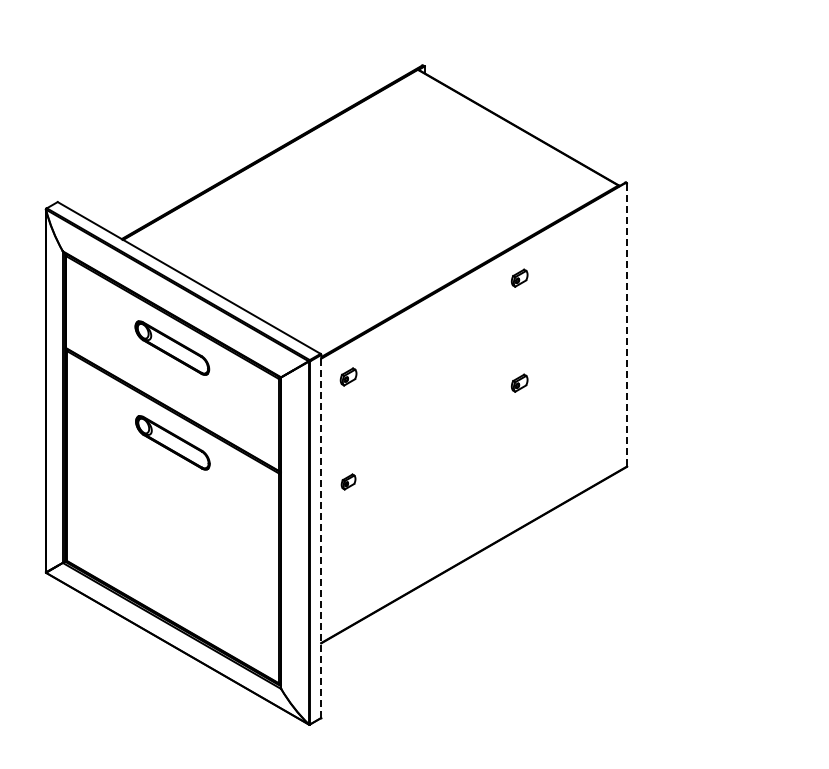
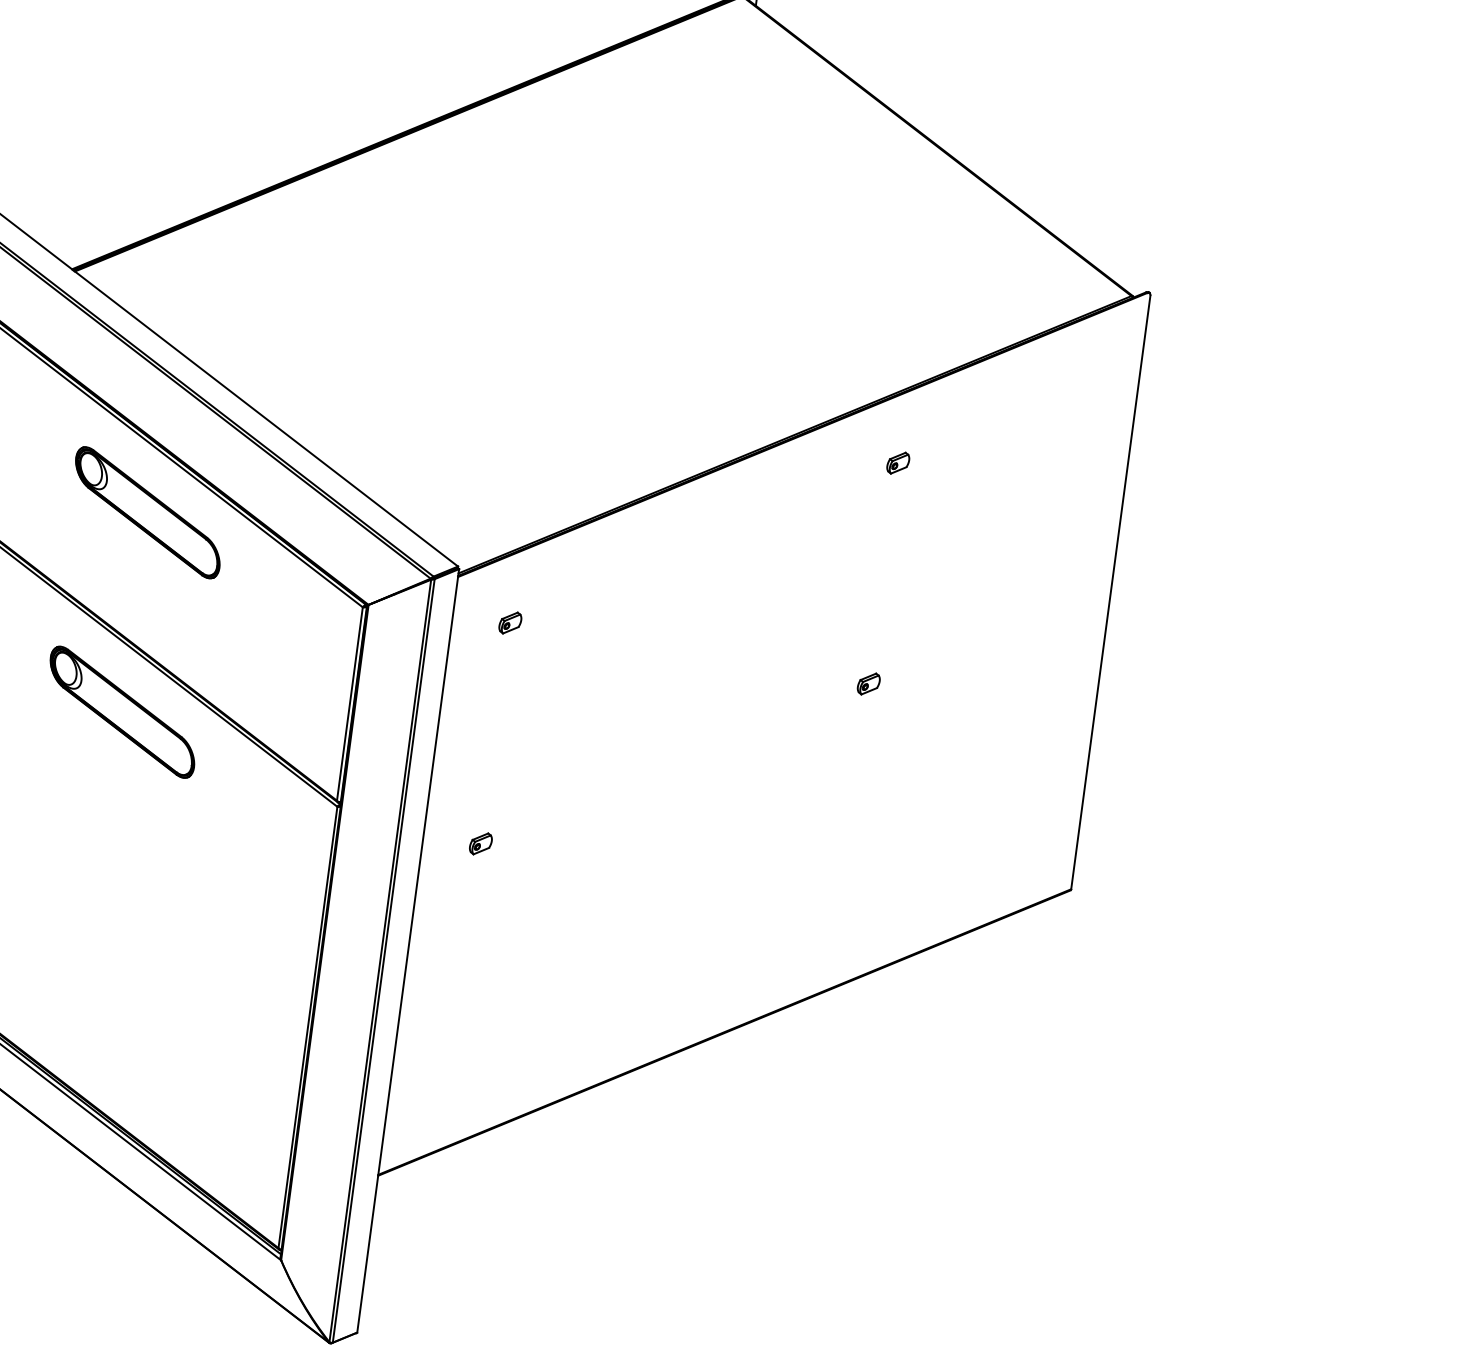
part: (519, 277) -> (897, 461), size x0.62
line: (627, 325) -> (1111, 593), dashed -> solid
part: (348, 376) -> (510, 621), size x0.62
part: (519, 382) -> (868, 682), size x0.62
part: (348, 481) -> (480, 842), size x0.71
line: (321, 536) -> (408, 950), dashed -> solid

